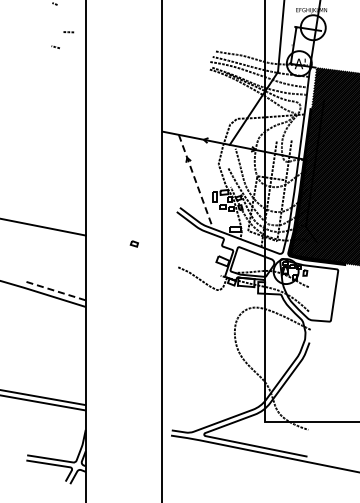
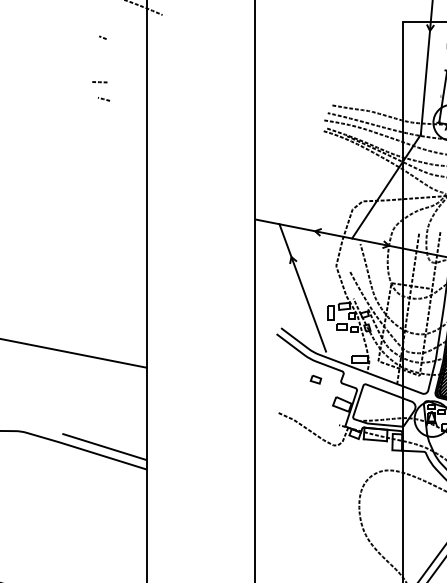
line: (68, 32) -> (99, 82), moved
line: (195, 179) -> (303, 287), dashed -> solid
part: (133, 243) -> (314, 379), moved
line: (56, 291) -> (105, 447), dashed -> solid

